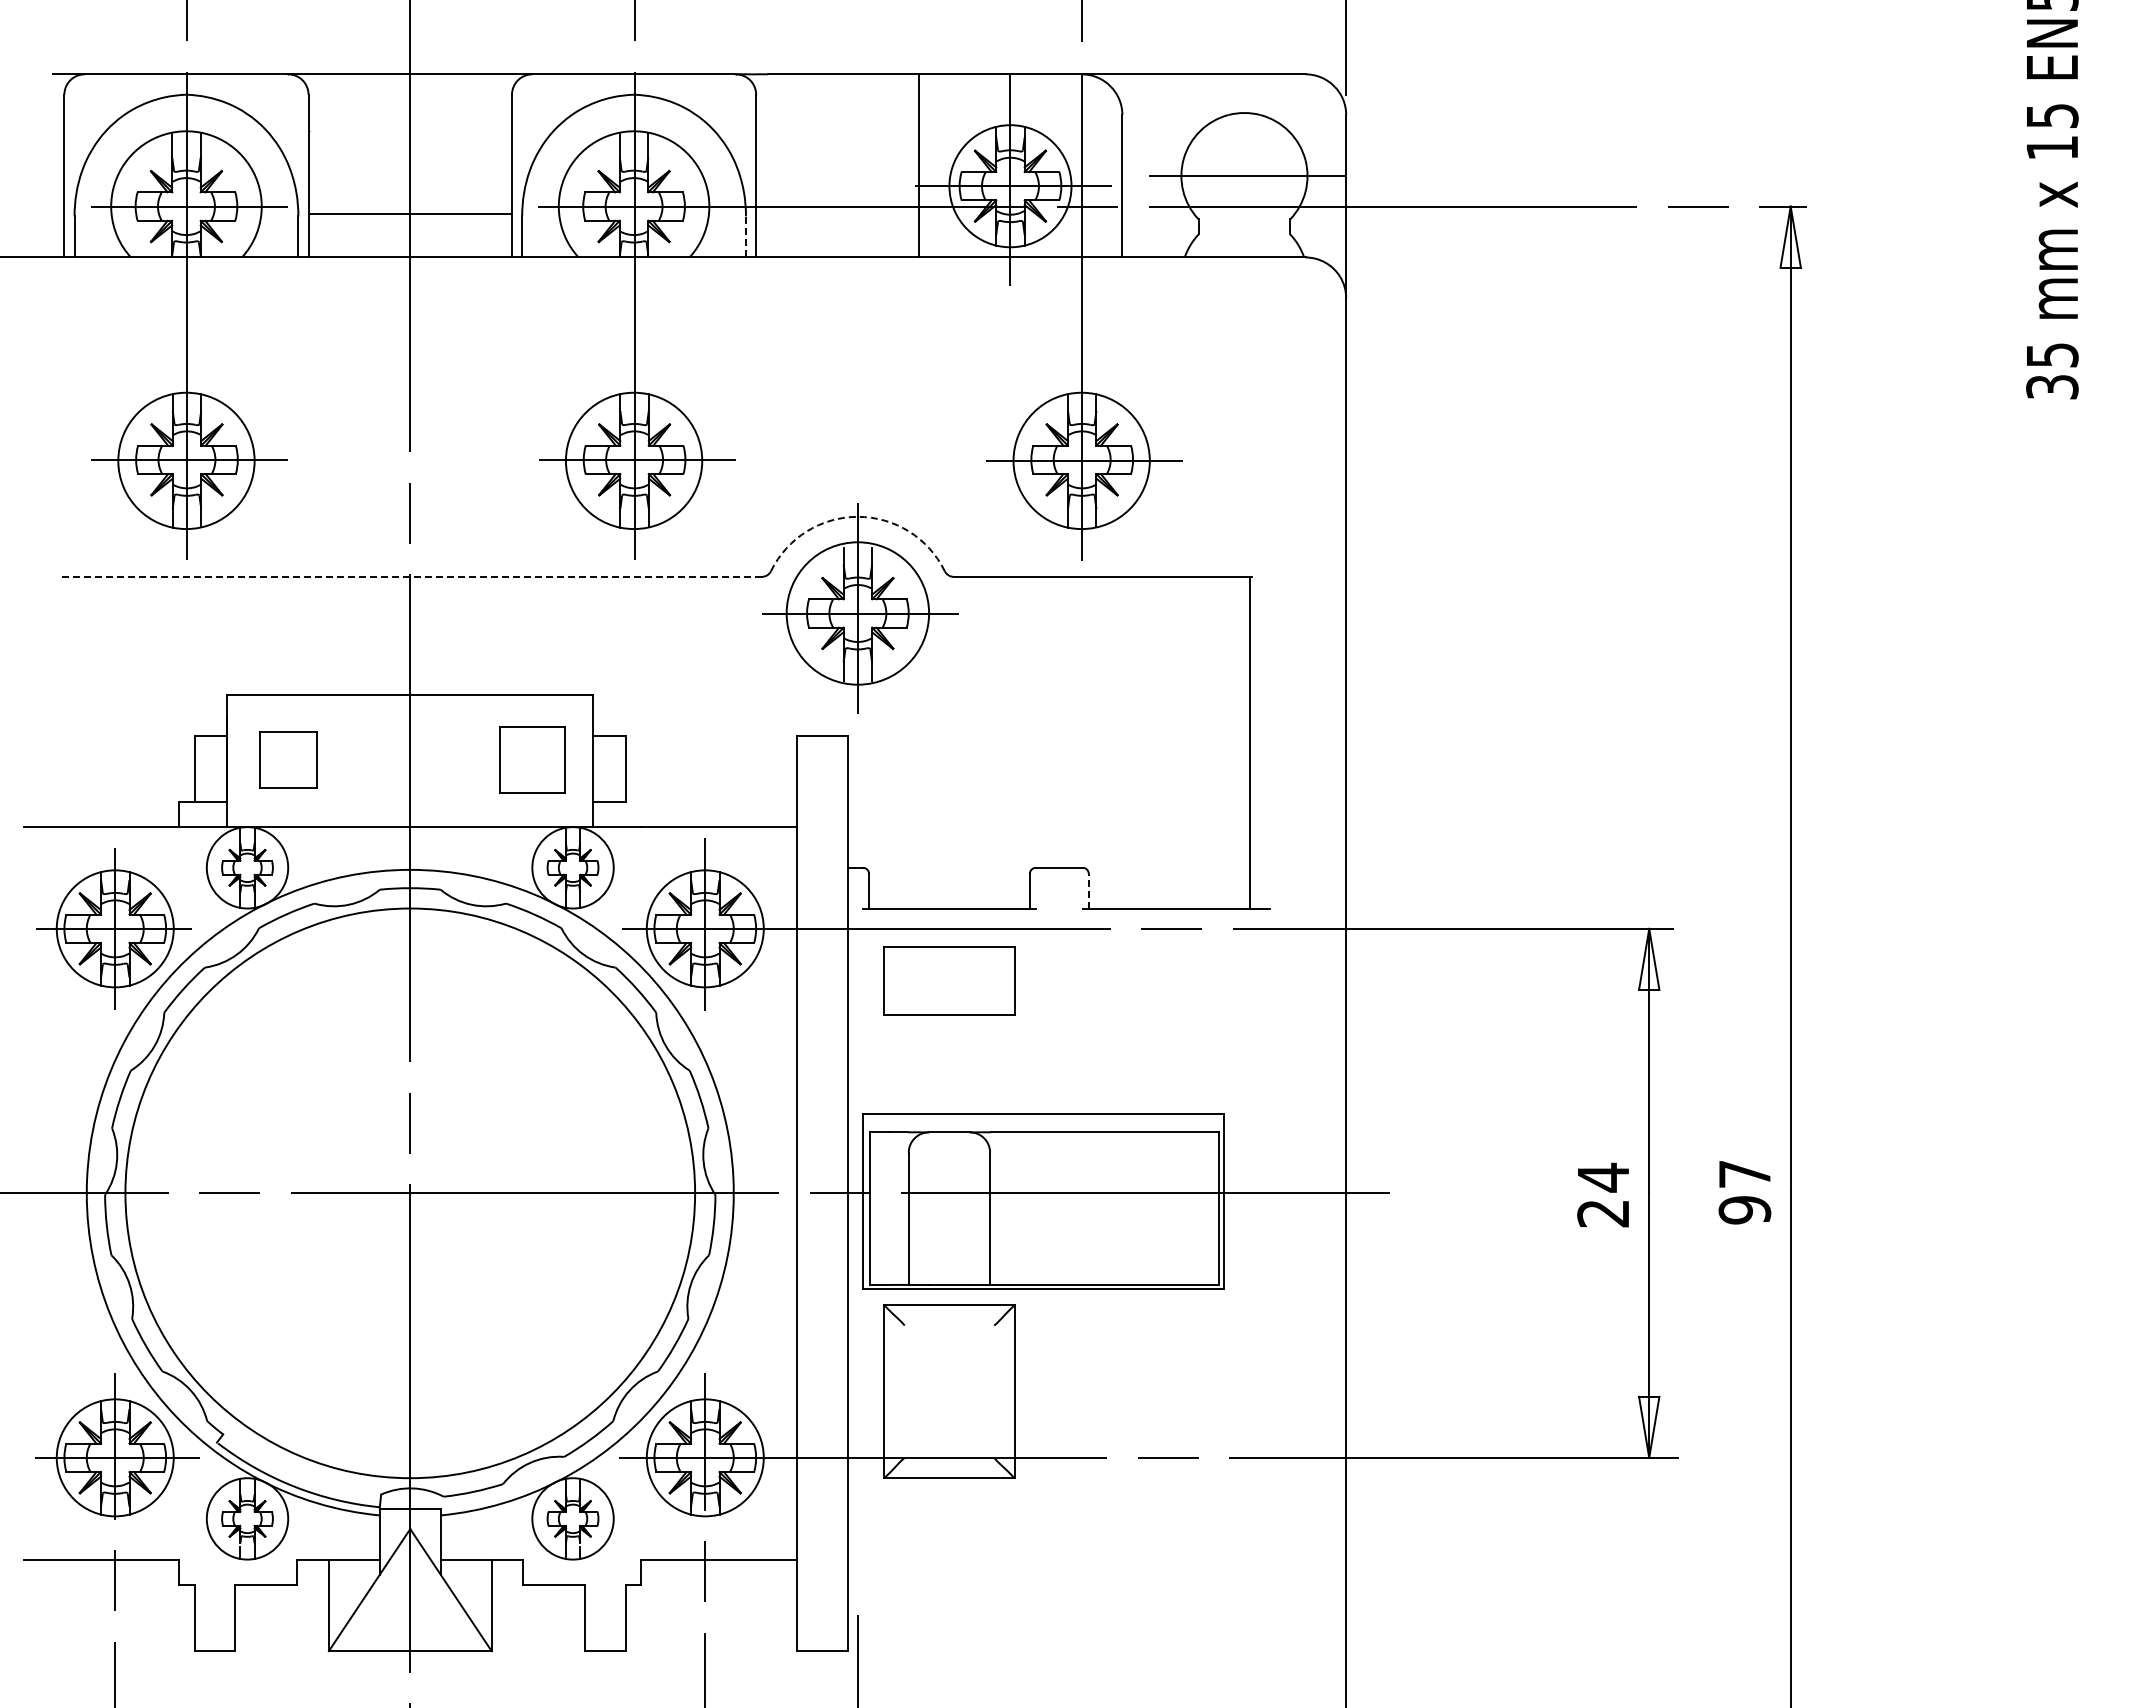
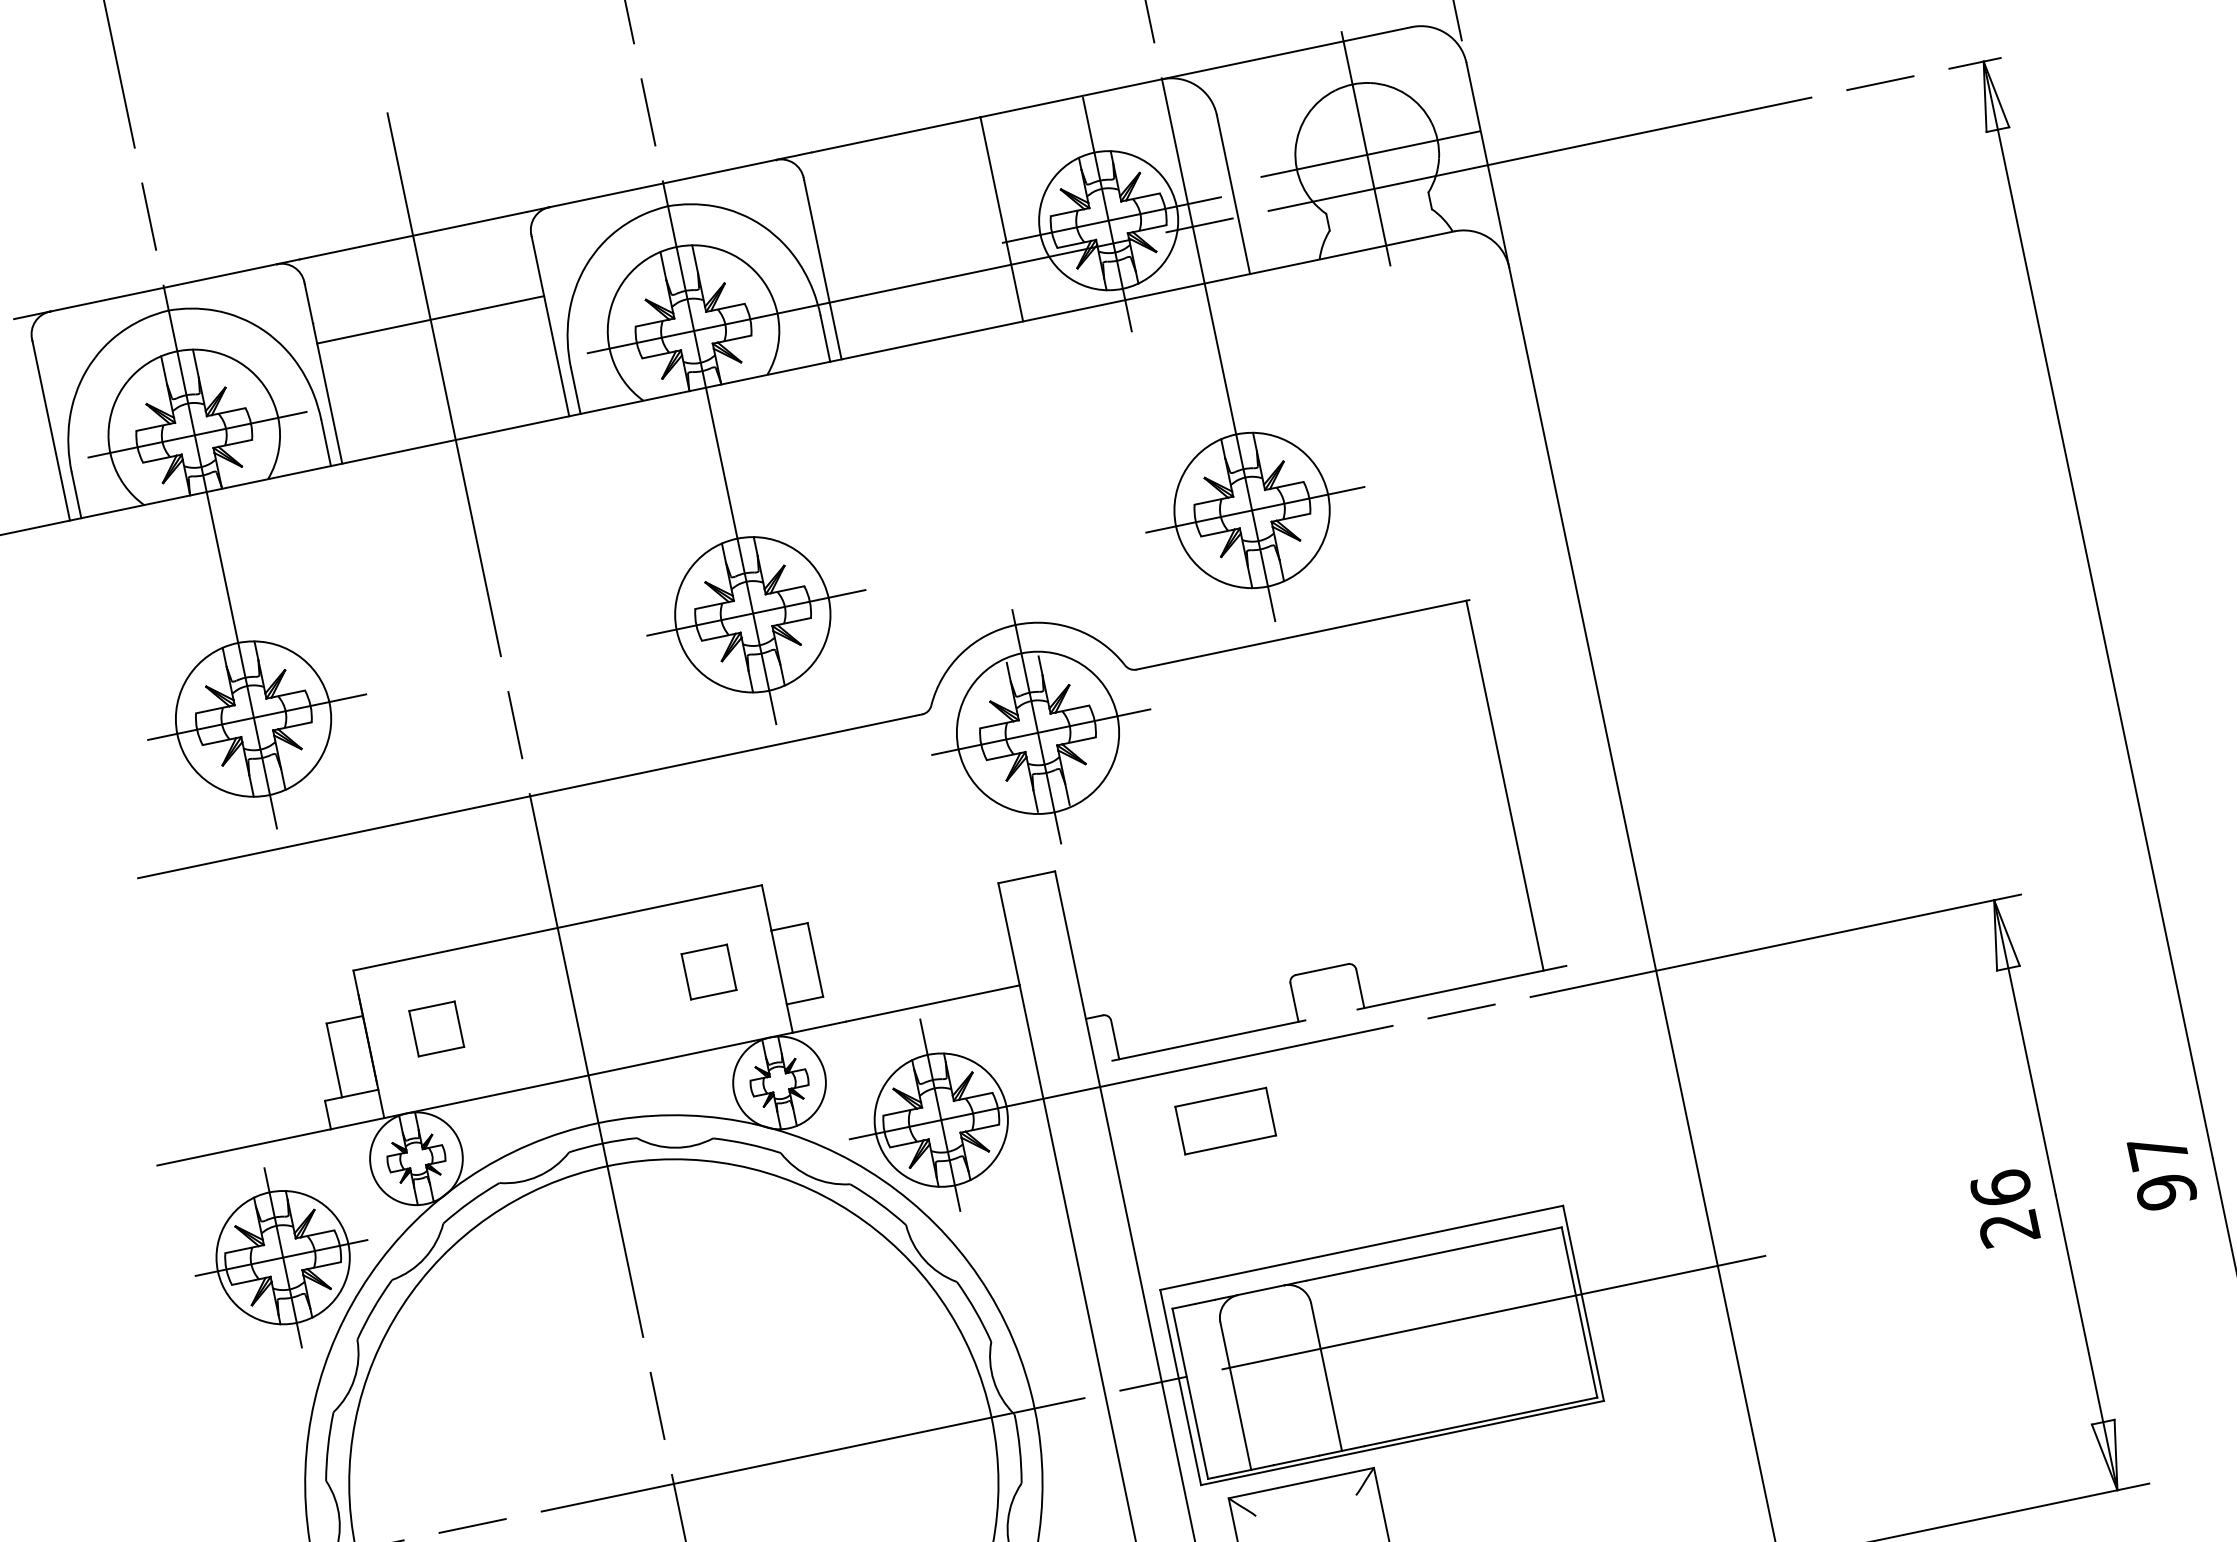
line: (1244, 170) -> (1366, 148), added
line: (410, 213) -> (430, 319), moved
line: (745, 236) -> (824, 338), dashed -> solid
arc: (857, 516) -> (1014, 624), dashed -> solid
line: (410, 576) -> (530, 795), dashed -> solid
part: (288, 759) -> (436, 1028), size x0.71
part: (532, 759) -> (709, 971), size x0.62
line: (1088, 890) -> (1359, 988), dashed -> solid
part: (949, 980) -> (1225, 1120), size x0.62
text: (1603, 1177) -> (2001, 1188), 24 -> 26

